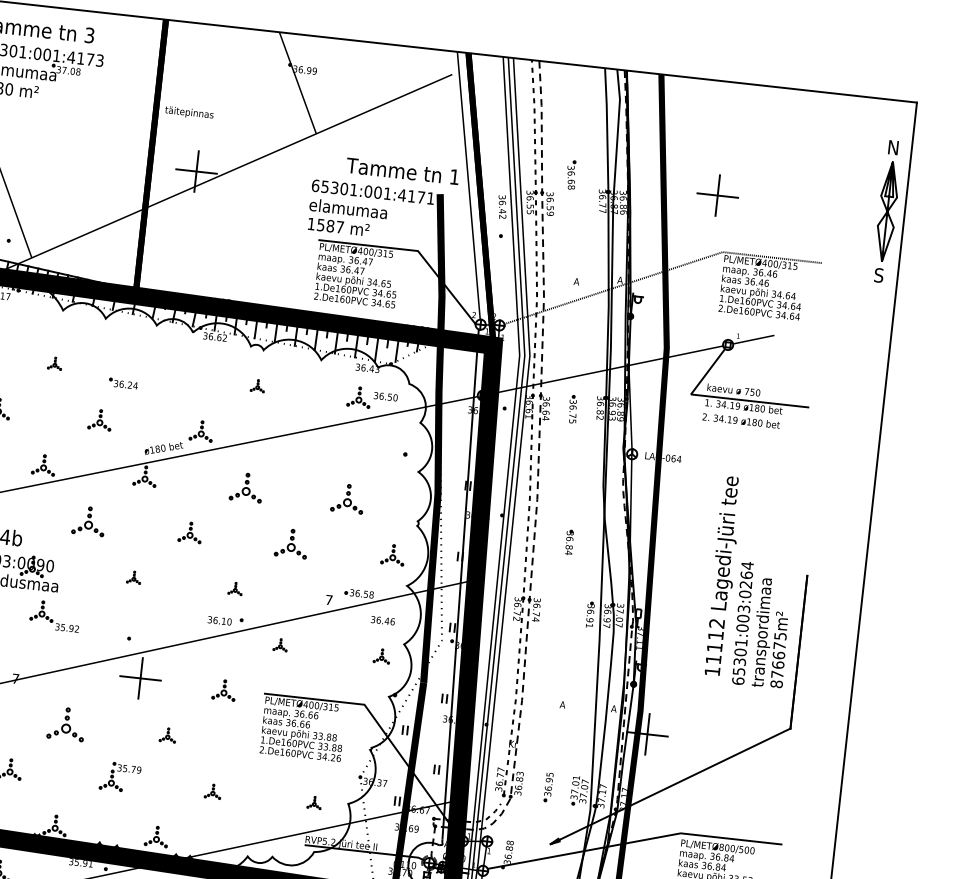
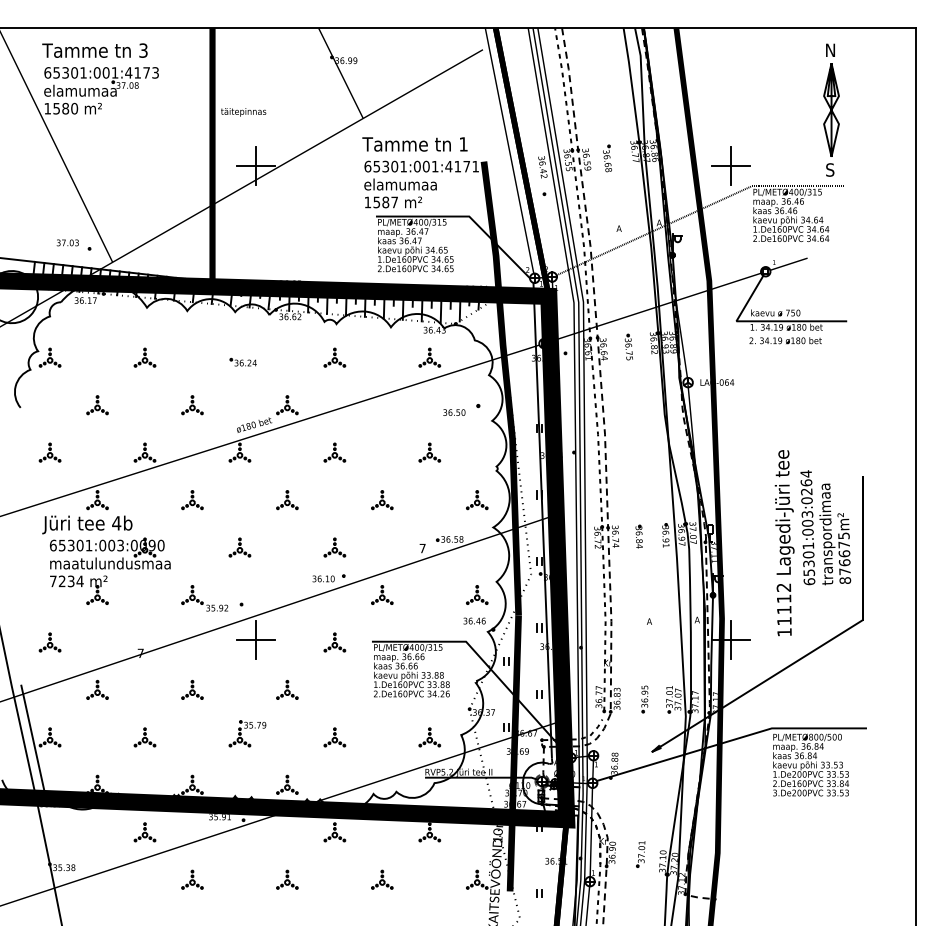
text: (402, 171) -> (414, 144), moved
part: (571, 175) -> (607, 158), moved
part: (717, 195) -> (730, 165), moved
part: (887, 210) -> (831, 109), moved
part: (54, 363) -> (144, 357), size x1.67
part: (122, 382) -> (242, 361), moved
part: (257, 385) -> (334, 357), size x1.67
text: (385, 396) -> (454, 412), moved
part: (246, 487) -> (334, 452), size x0.71
part: (347, 498) -> (429, 452), size x0.71
part: (88, 521) -> (192, 500), size x0.71
part: (568, 542) -> (638, 536), moved
part: (291, 544) -> (382, 500), size x0.71
text: (722, 576) -> (784, 543), moved
part: (133, 577) -> (239, 547), size x1.67
part: (235, 588) -> (334, 547), size x1.67
part: (54, 616) -> (204, 598), moved
text: (382, 620) -> (474, 620), moved
part: (280, 644) -> (382, 594), size x1.67
part: (382, 655) -> (477, 594), size x1.43
part: (66, 723) -> (192, 689), size x0.62
part: (168, 734) -> (287, 689), size x1.43
part: (212, 791) -> (334, 737), size x1.43
part: (314, 802) -> (429, 737), size x1.67

